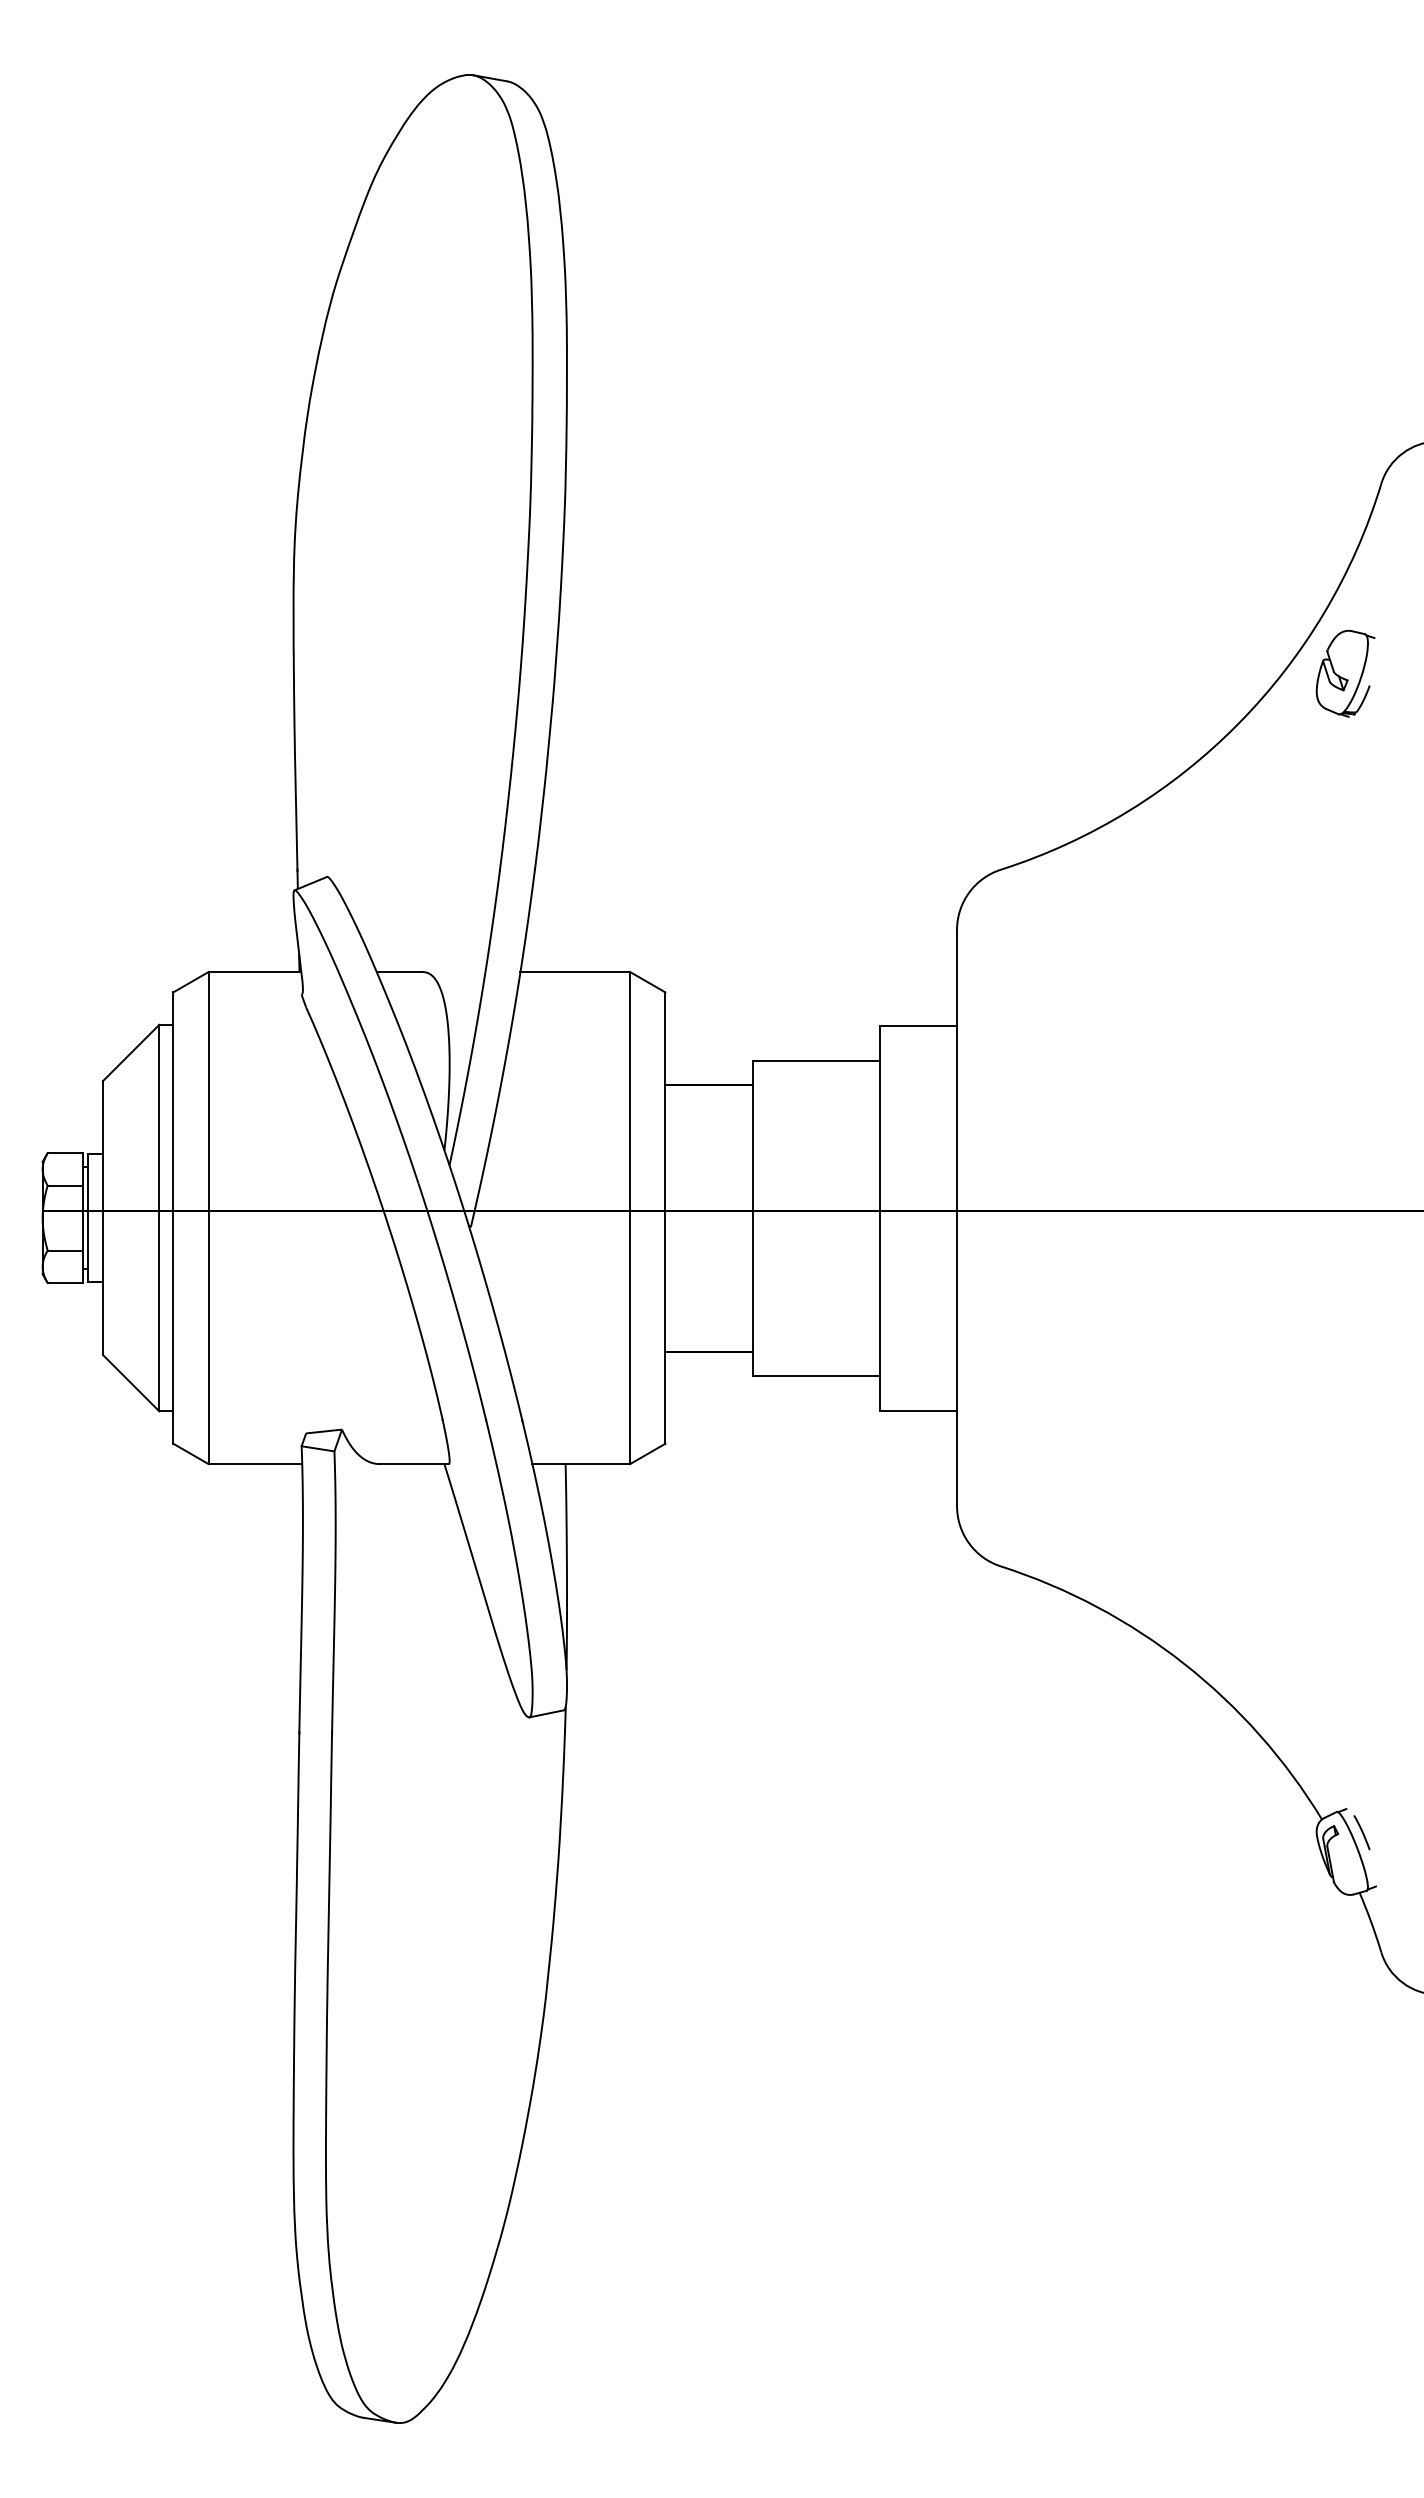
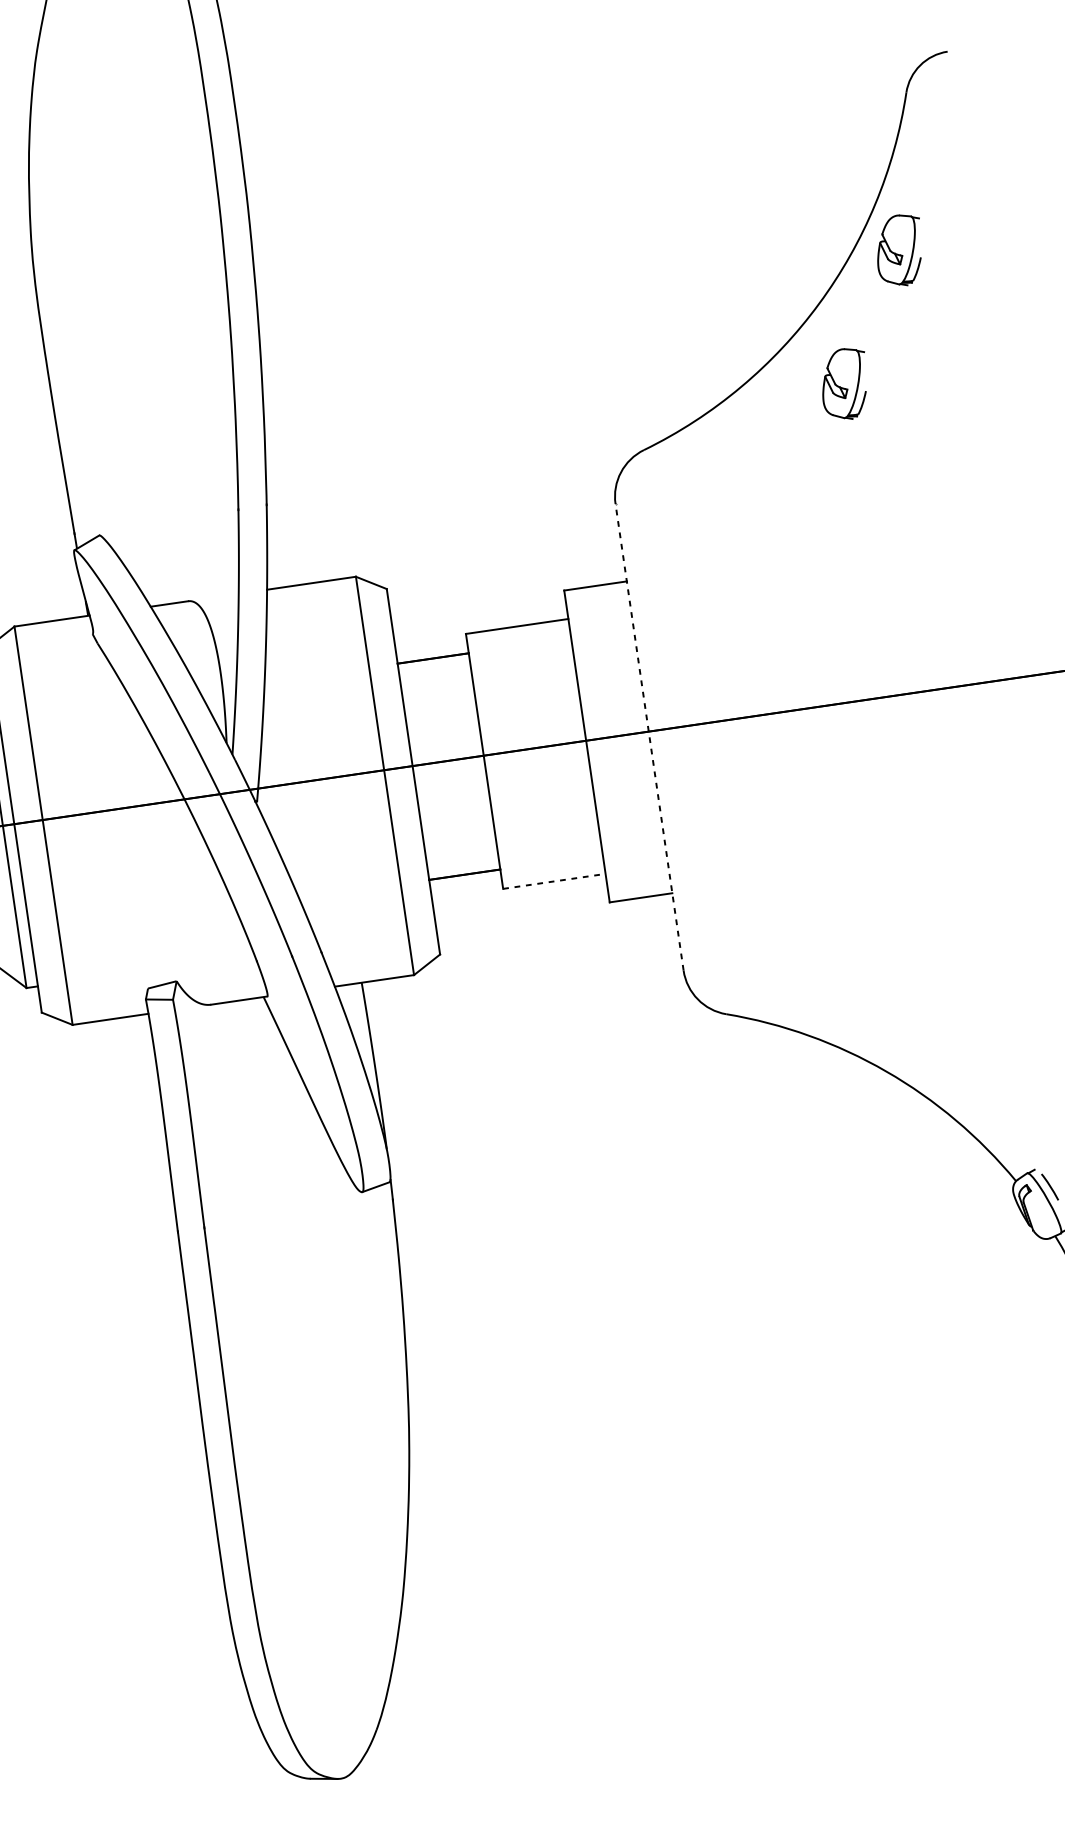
part: (1255, 825) -> (844, 384), added
line: (957, 1217) -> (649, 736), solid -> dashed
line: (816, 1375) -> (554, 881), solid -> dashed

